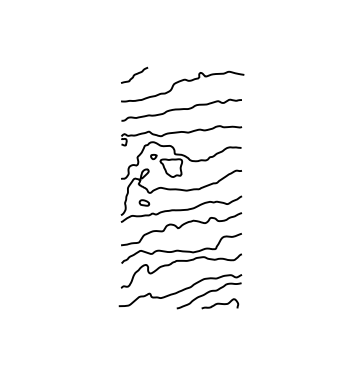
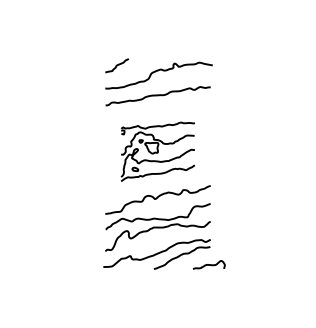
part: (181, 173) -> (158, 151), size x0.7
curve: (220, 303) -> (209, 264), moved

